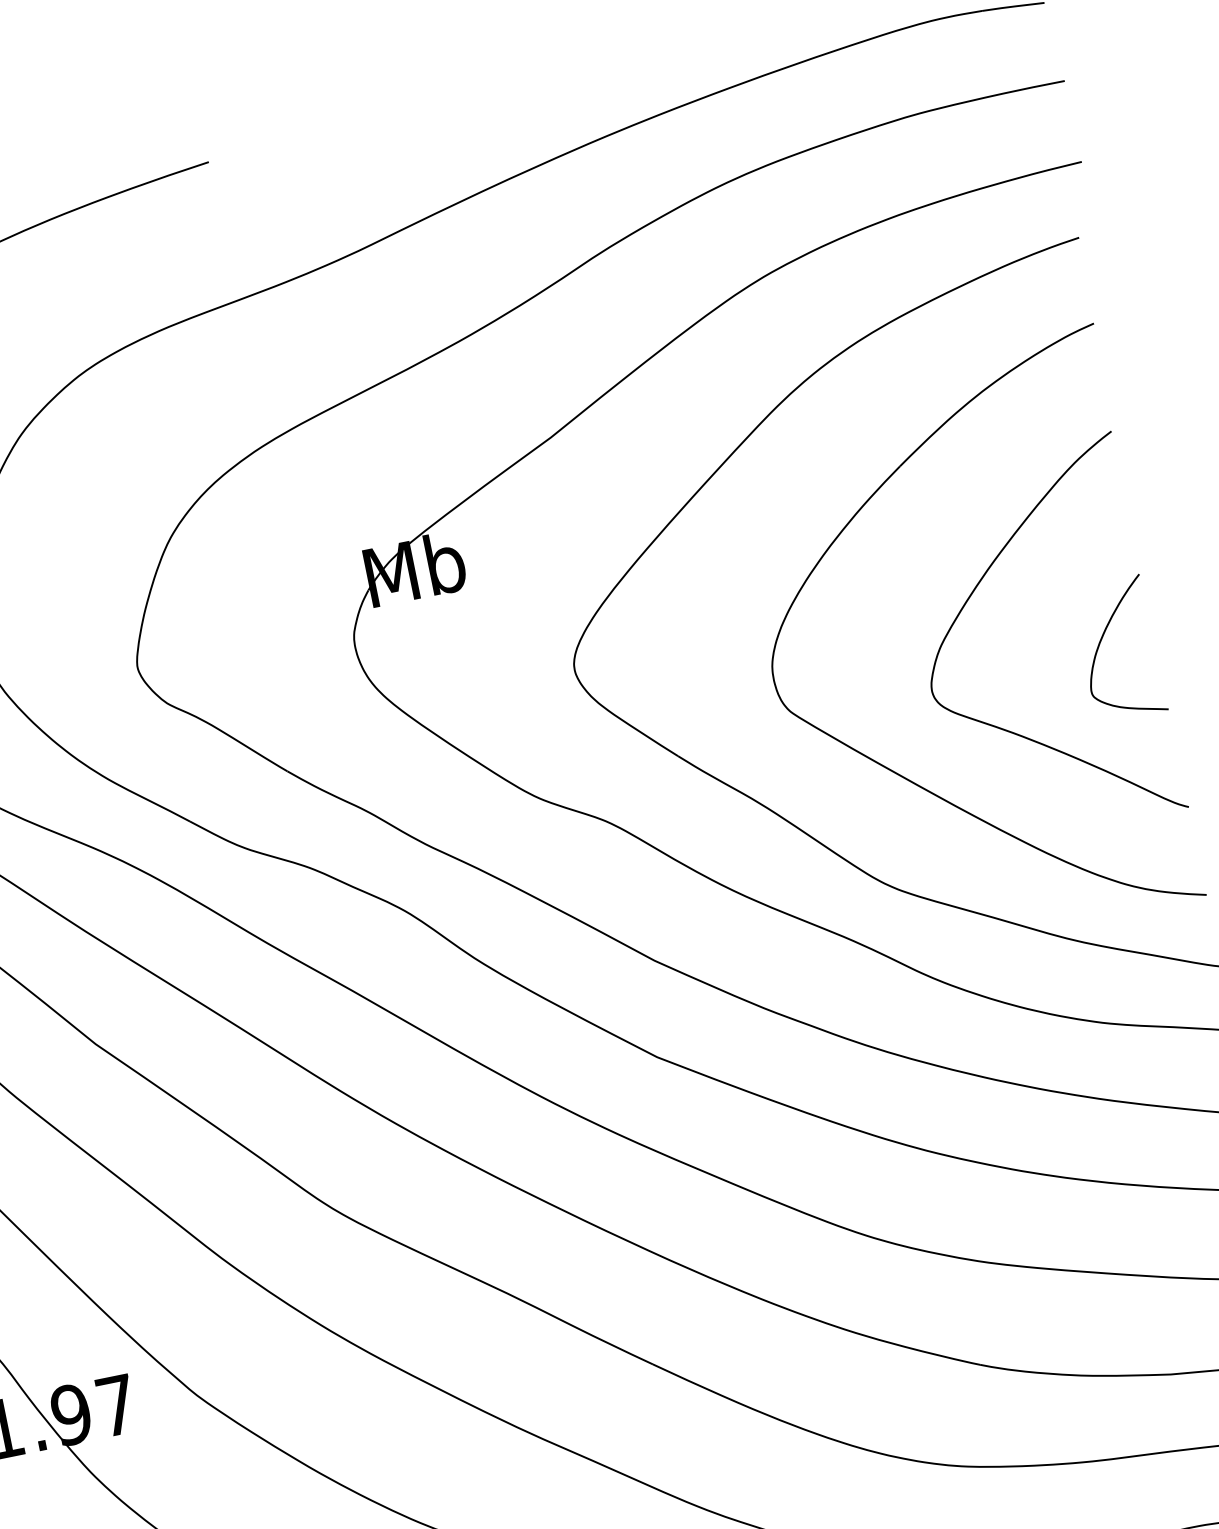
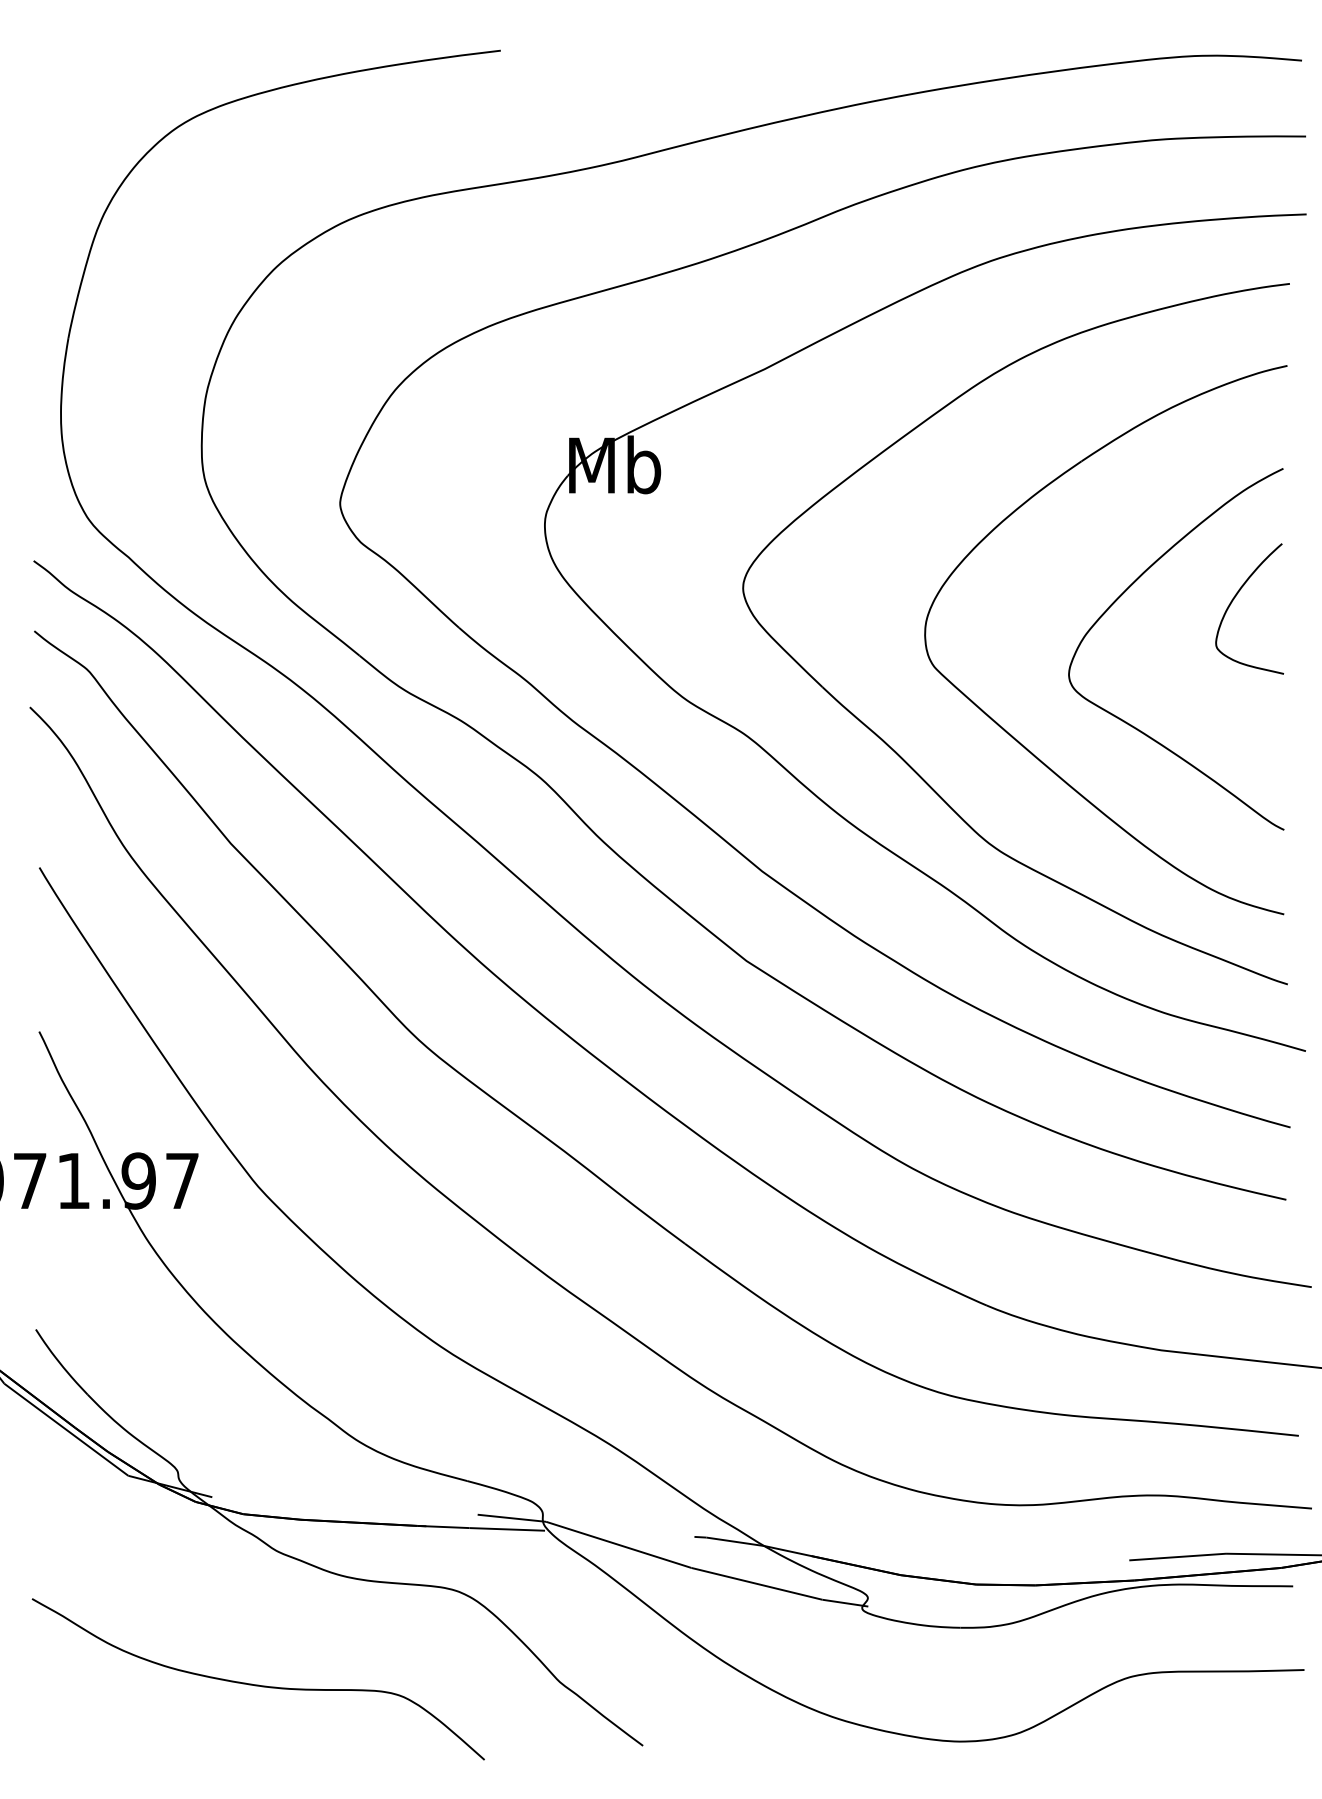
curve: (1101, 642) -> (1234, 599), moved

